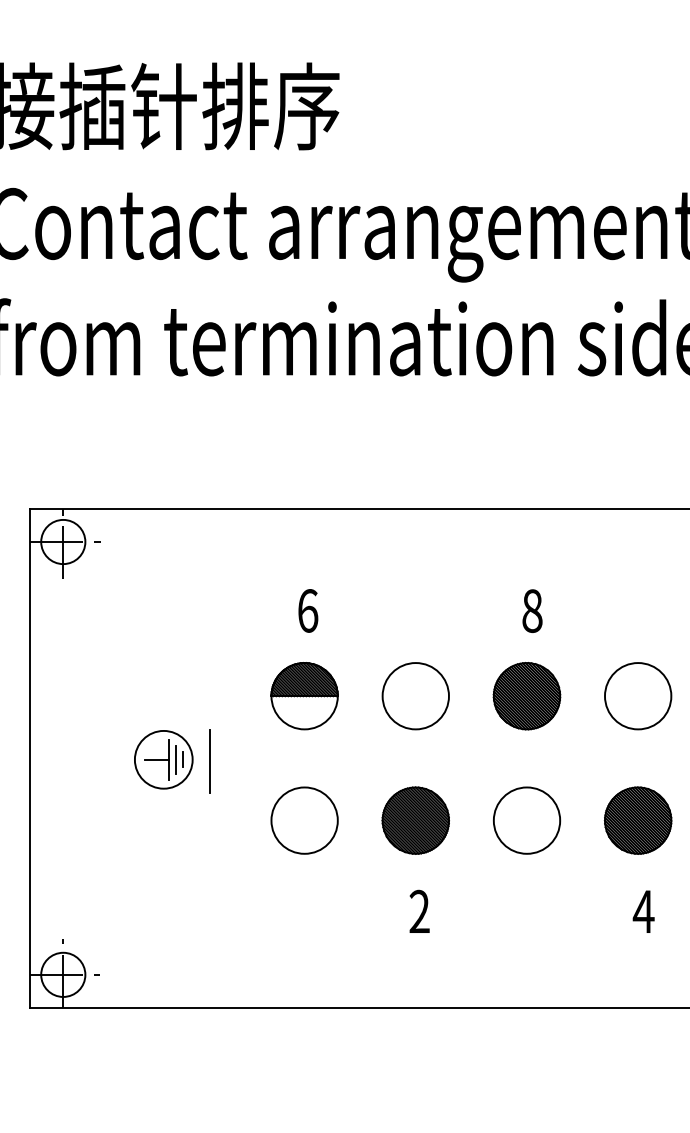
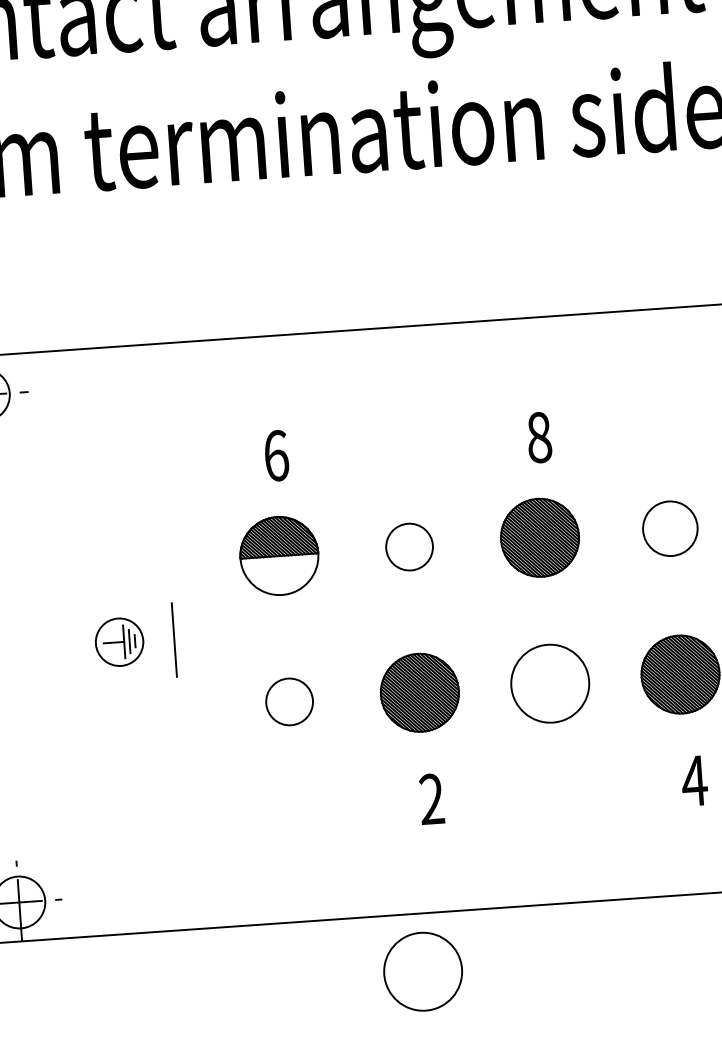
circle: (415, 696) -> (409, 547), size x0.6
circle: (637, 696) -> (669, 529), size x0.7
part: (163, 759) -> (119, 641), size x0.7
circle: (304, 820) -> (289, 701), size x0.6
circle: (402, 1057) -> (423, 971), added

